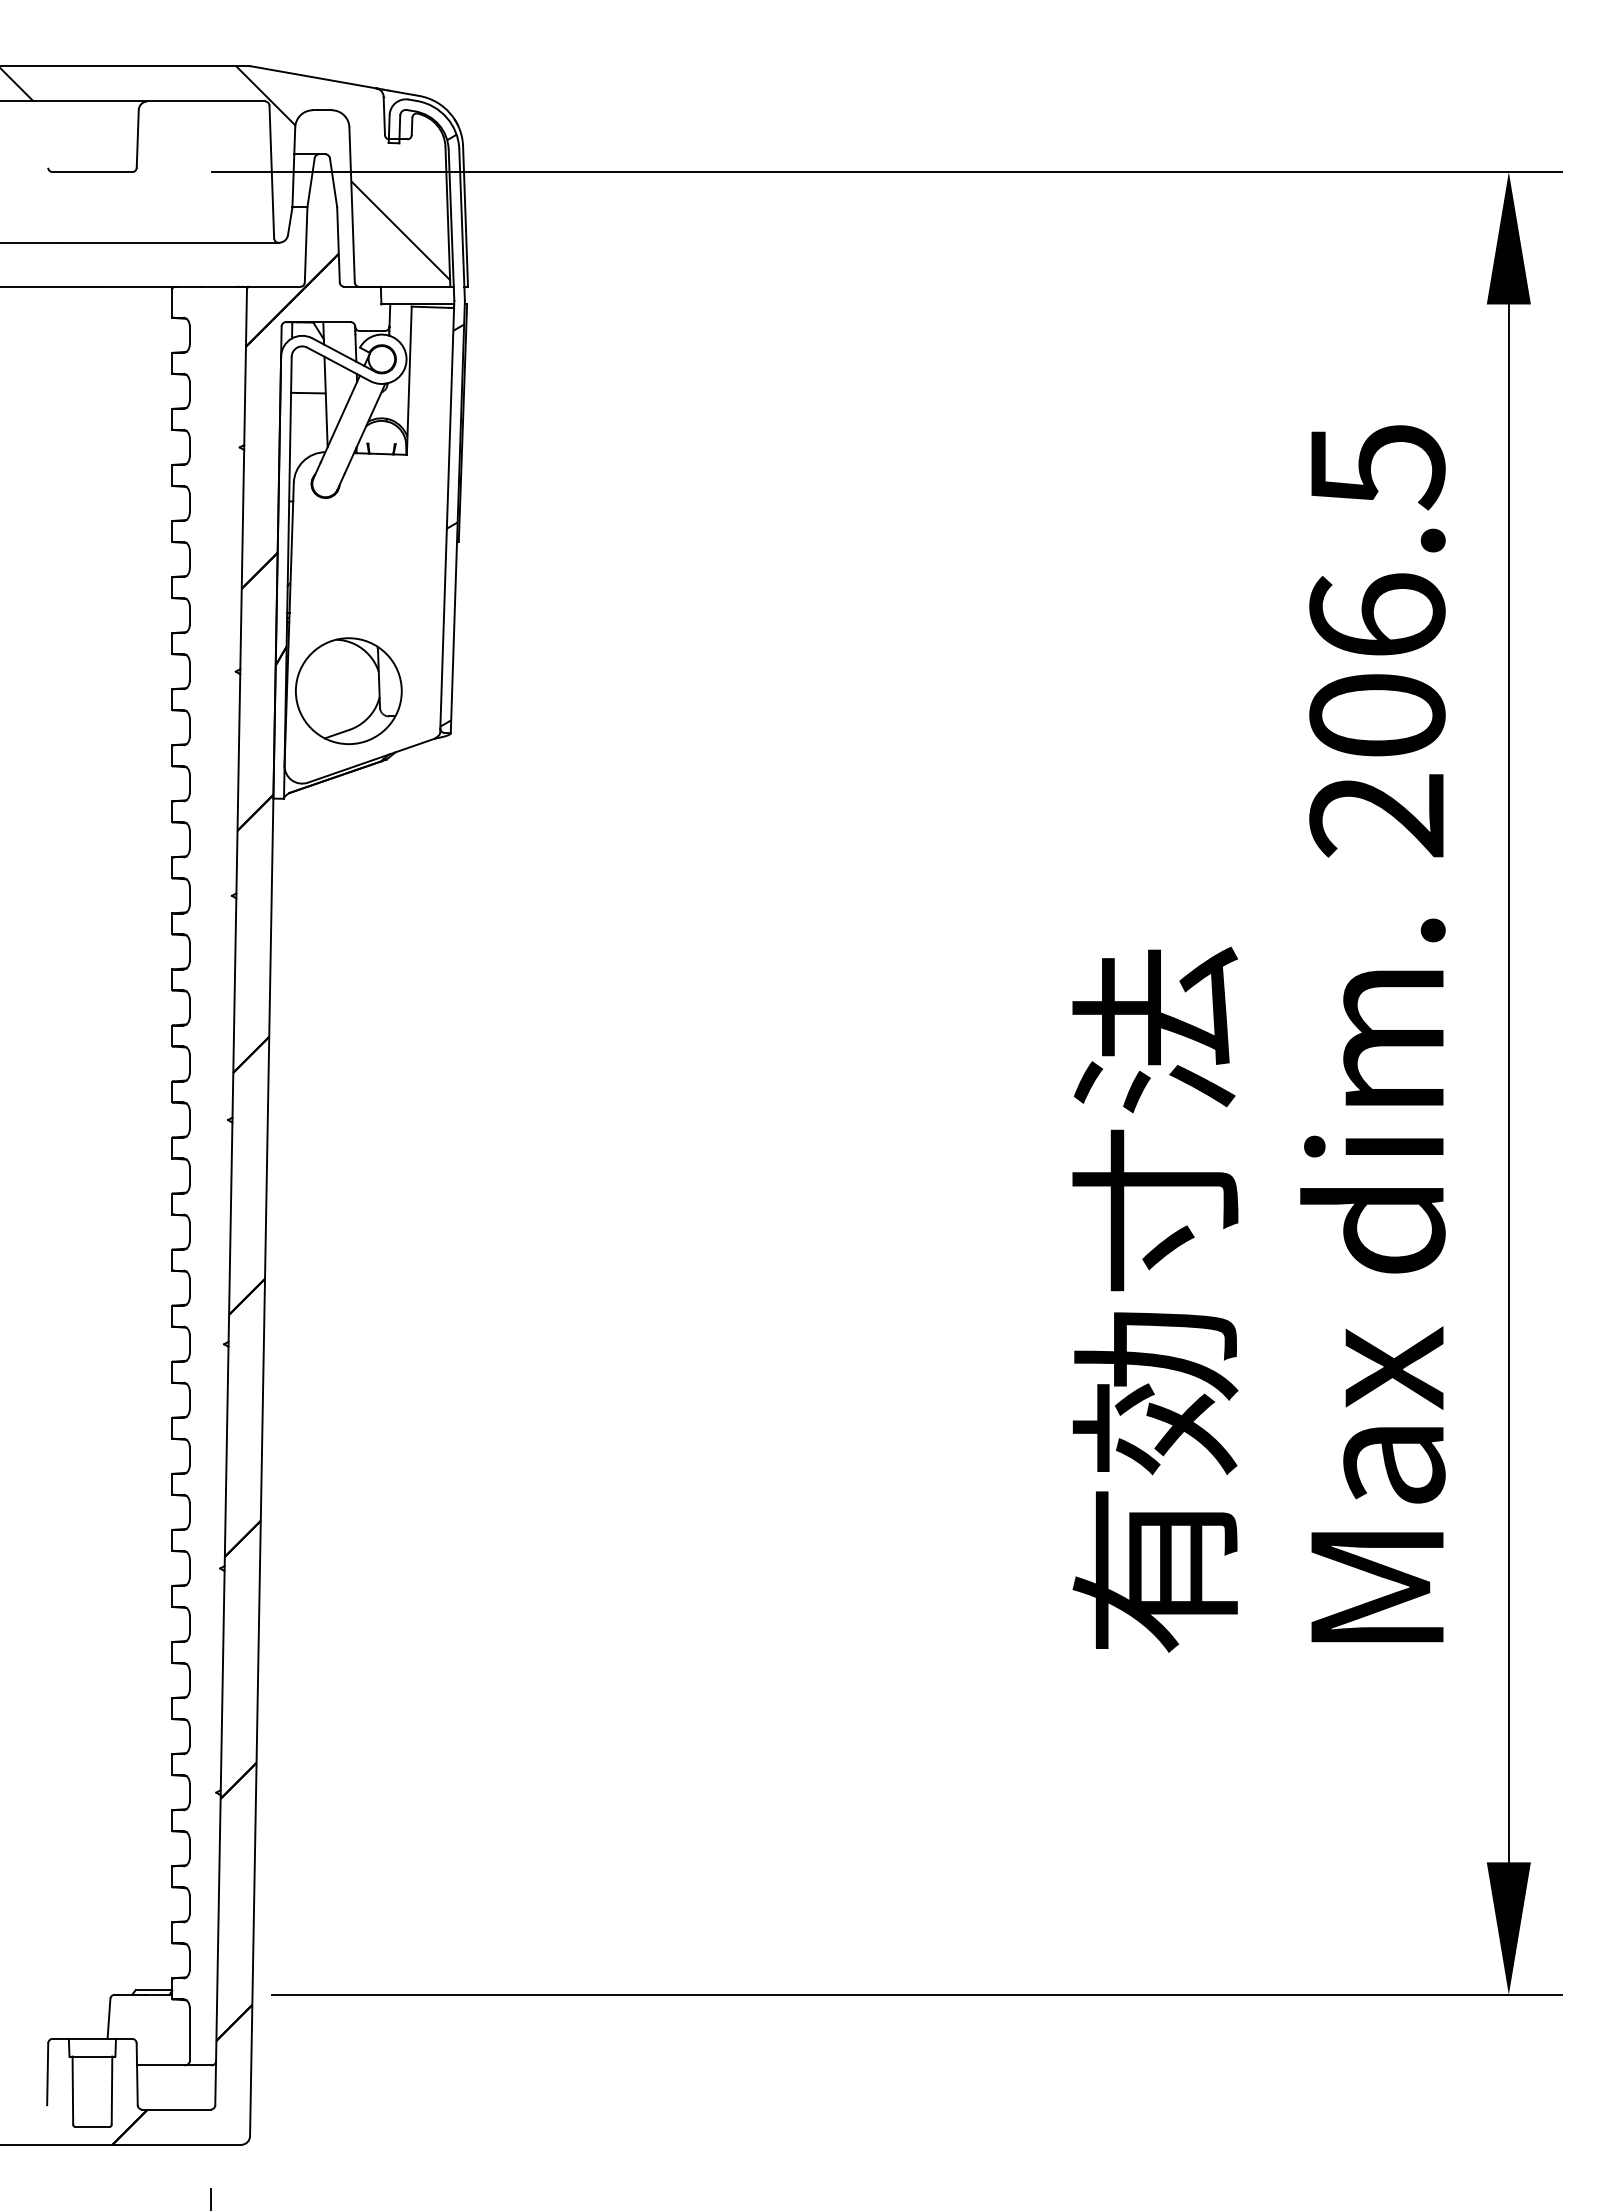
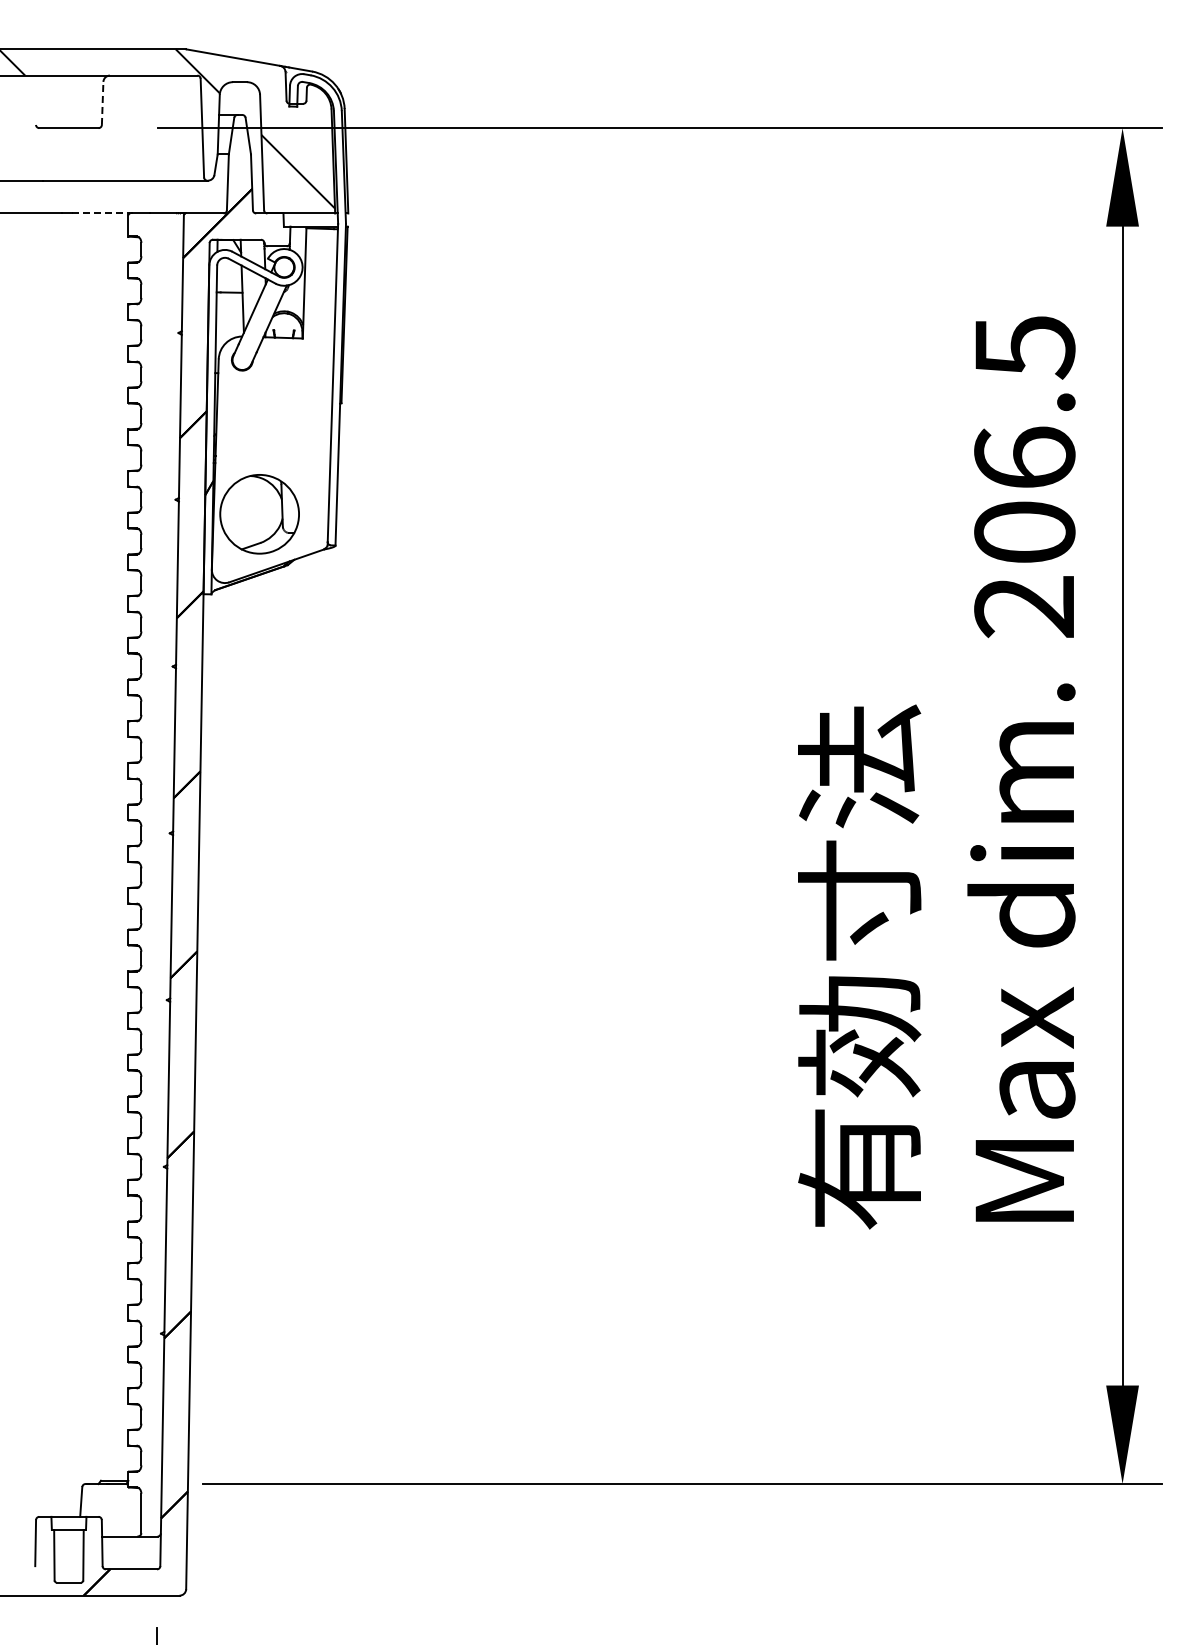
line: (137, 138) -> (102, 103), solid -> dashed
line: (136, 286) -> (101, 213), solid -> dashed
hatch: (452, 430) -> (336, 320), removed

